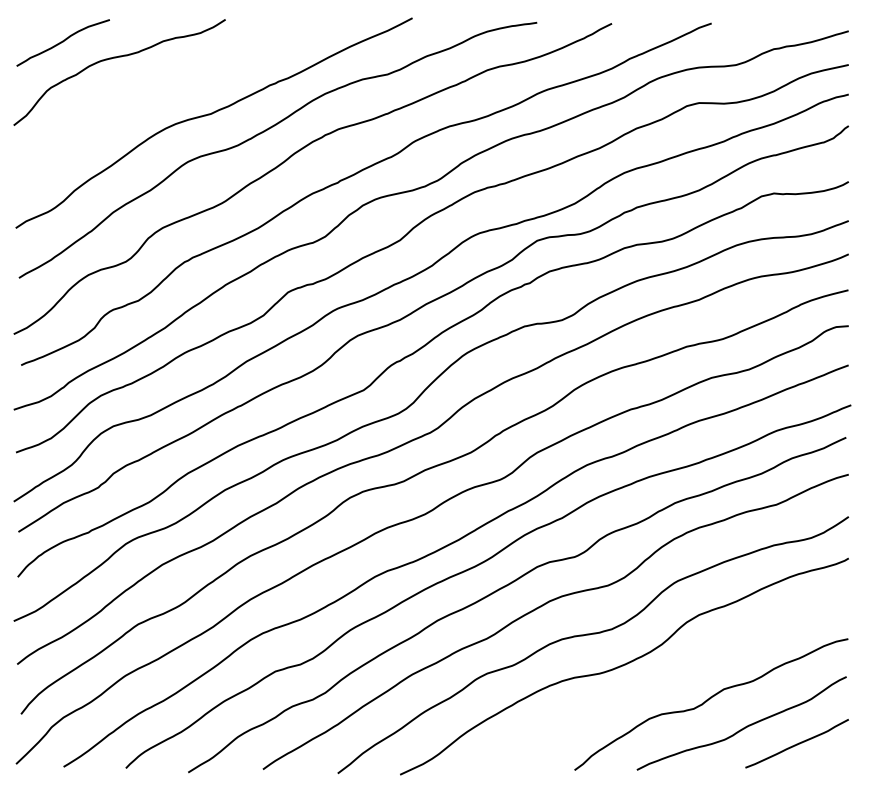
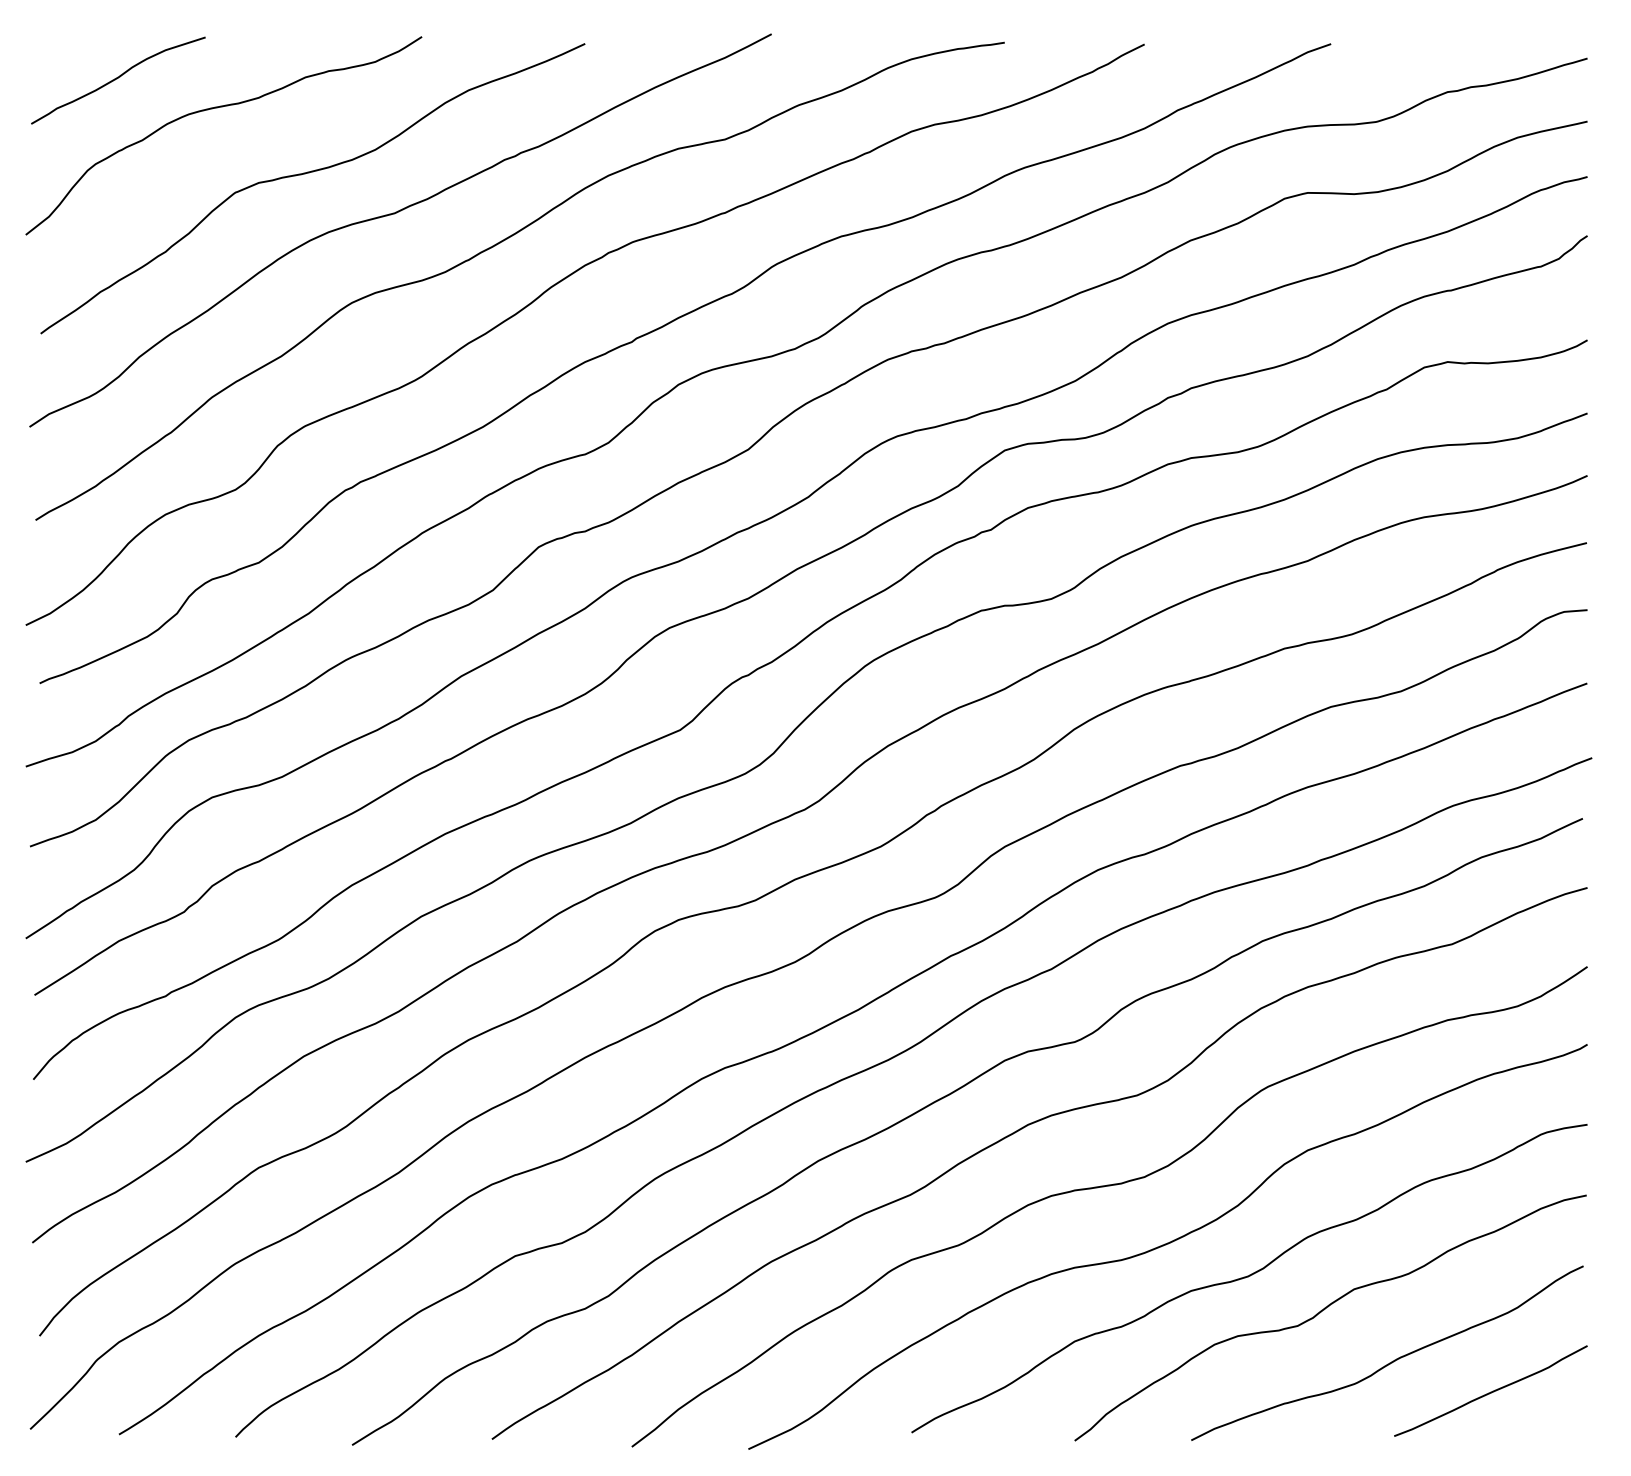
curve: (164, 93) -> (307, 175), added
curve: (667, 683) -> (1248, 1278), added

